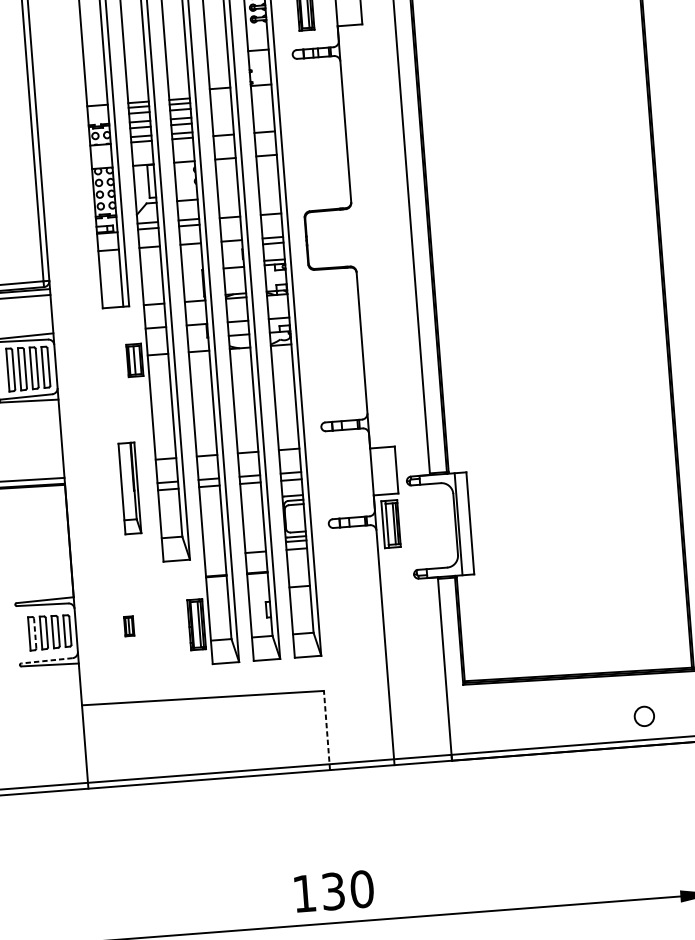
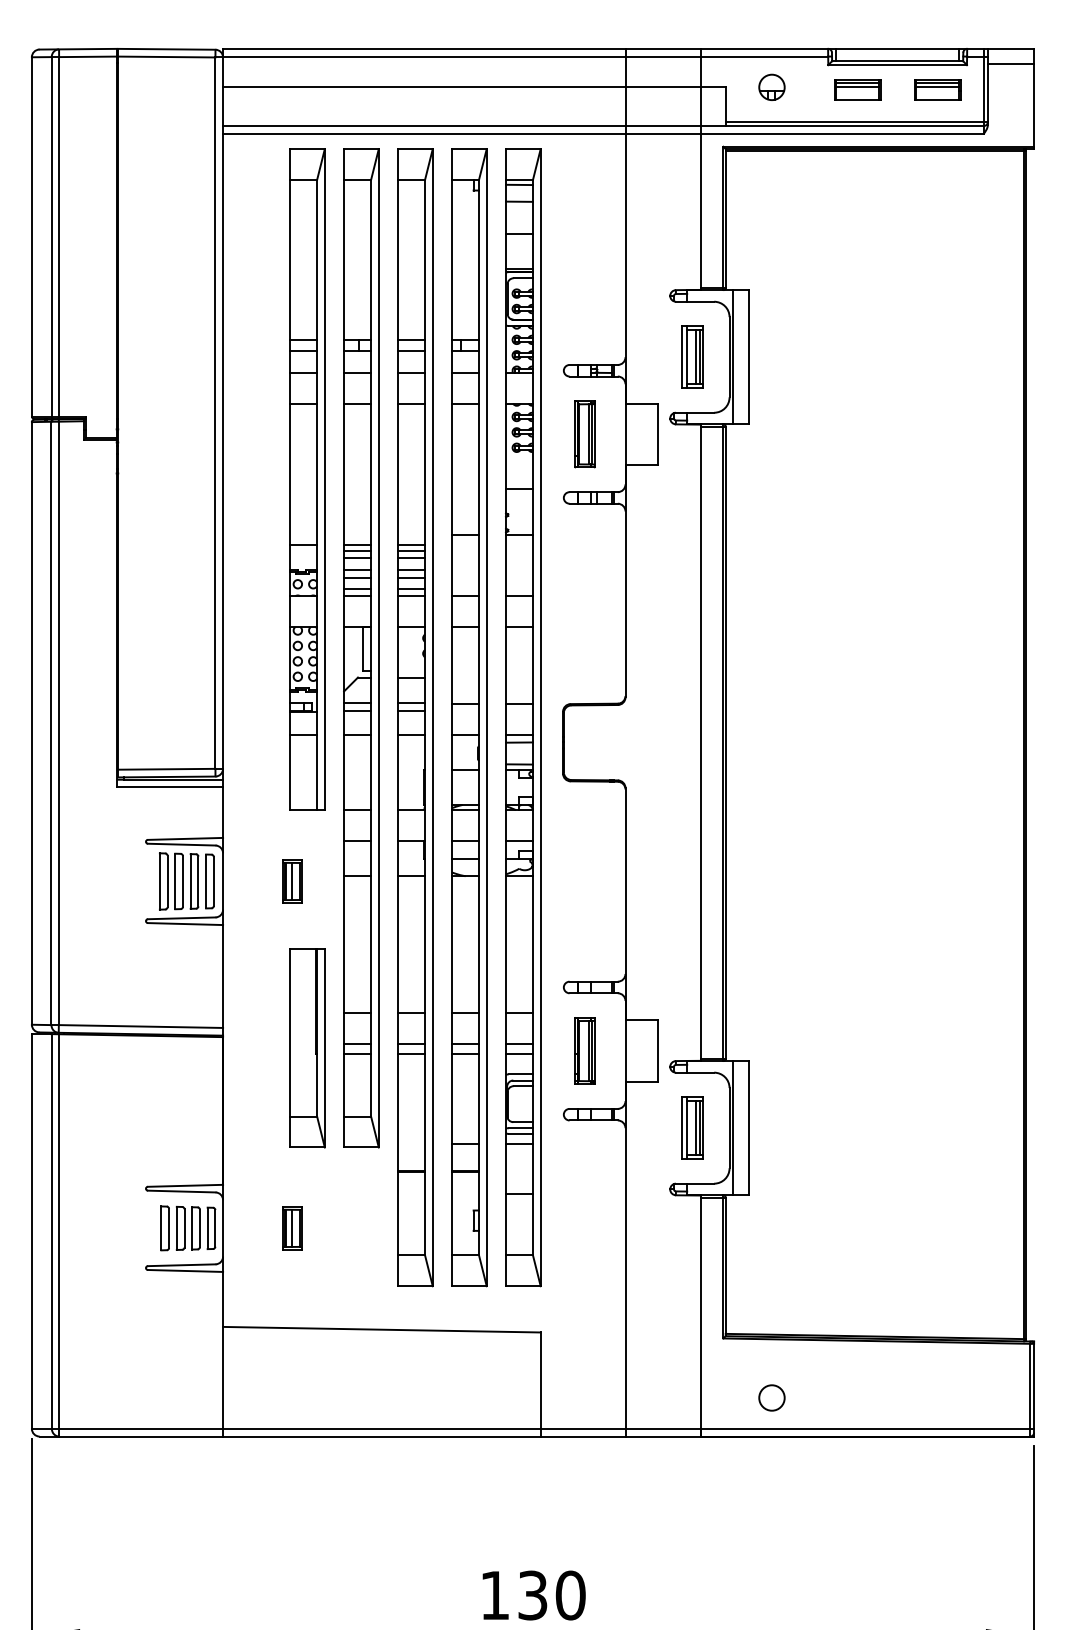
part: (134, 360) -> (292, 881), moved
part: (129, 488) -> (307, 1048), size x1.67
part: (391, 523) -> (692, 1127), moved
part: (196, 624) -> (584, 1050), moved
part: (129, 626) -> (292, 1228), size x1.67
line: (35, 633) -> (169, 1228), dashed -> solid
line: (46, 661) -> (181, 1265), dashed -> solid
circle: (644, 716) -> (771, 1397), moved
line: (326, 730) -> (540, 1384), dashed -> solid

